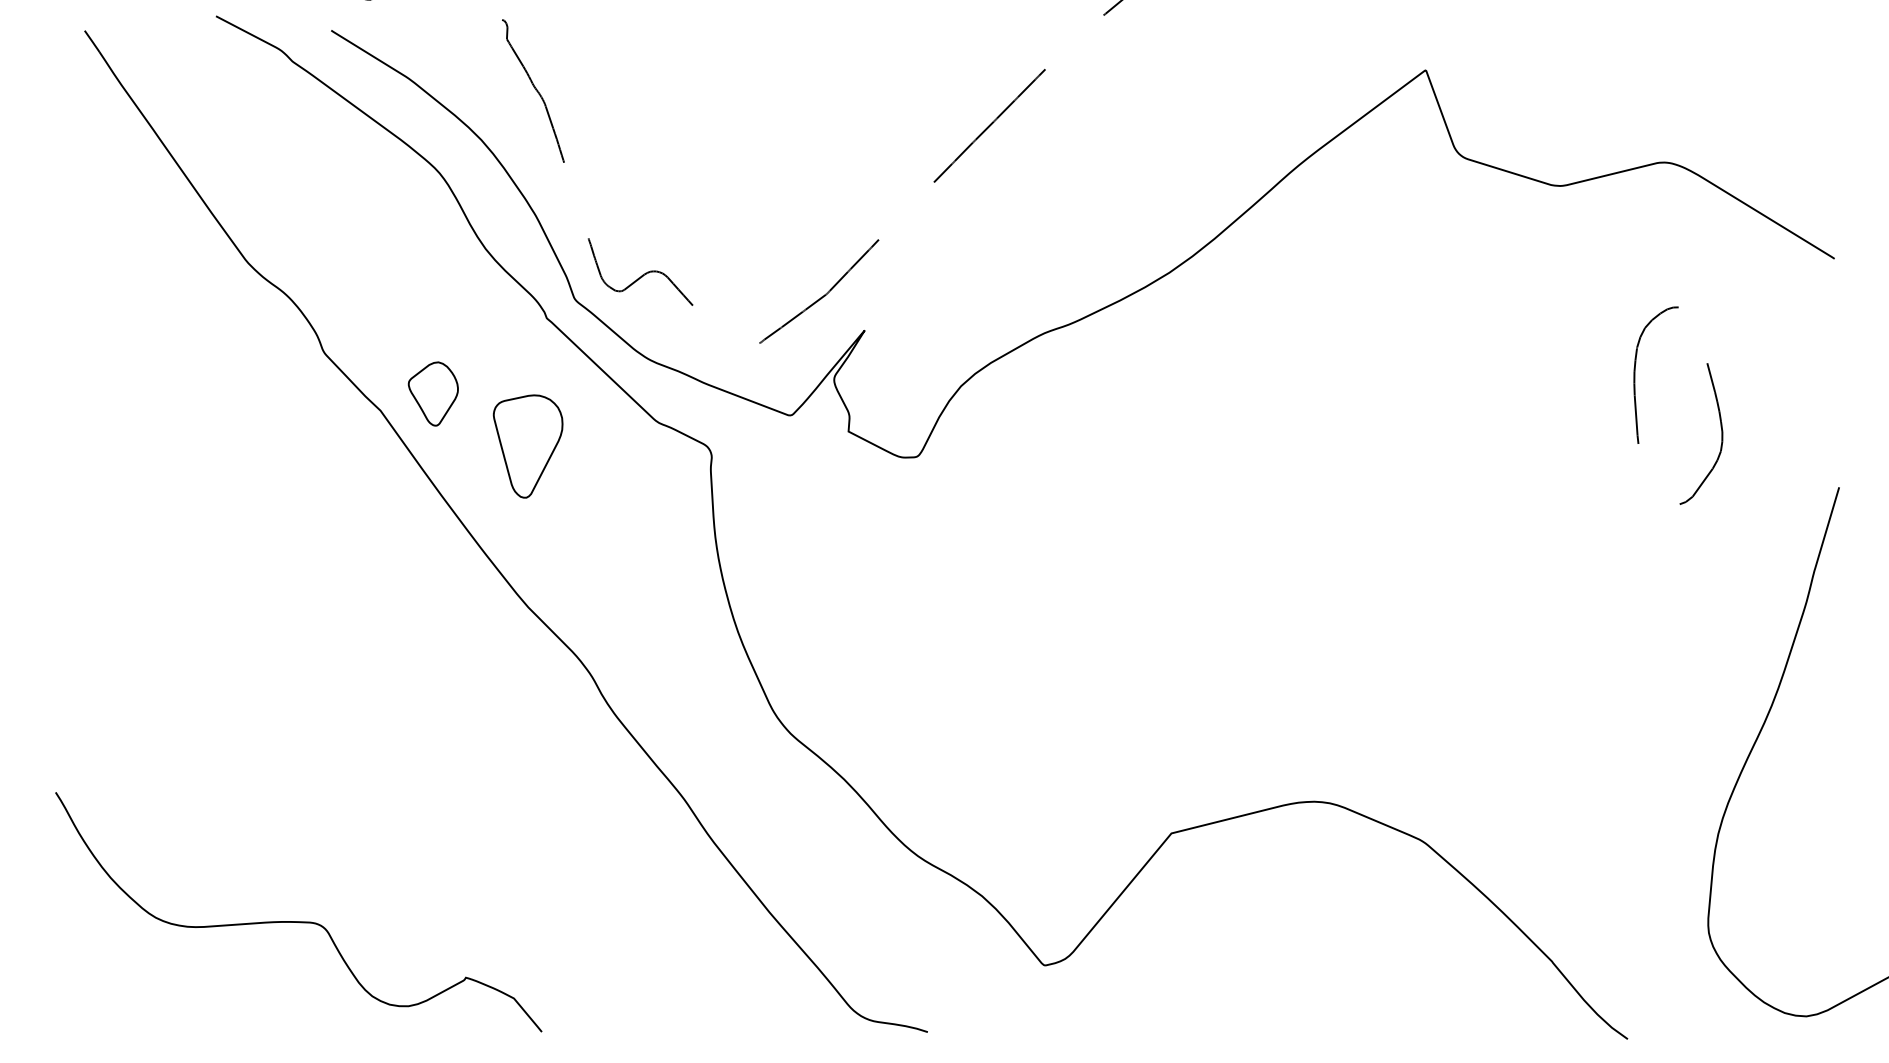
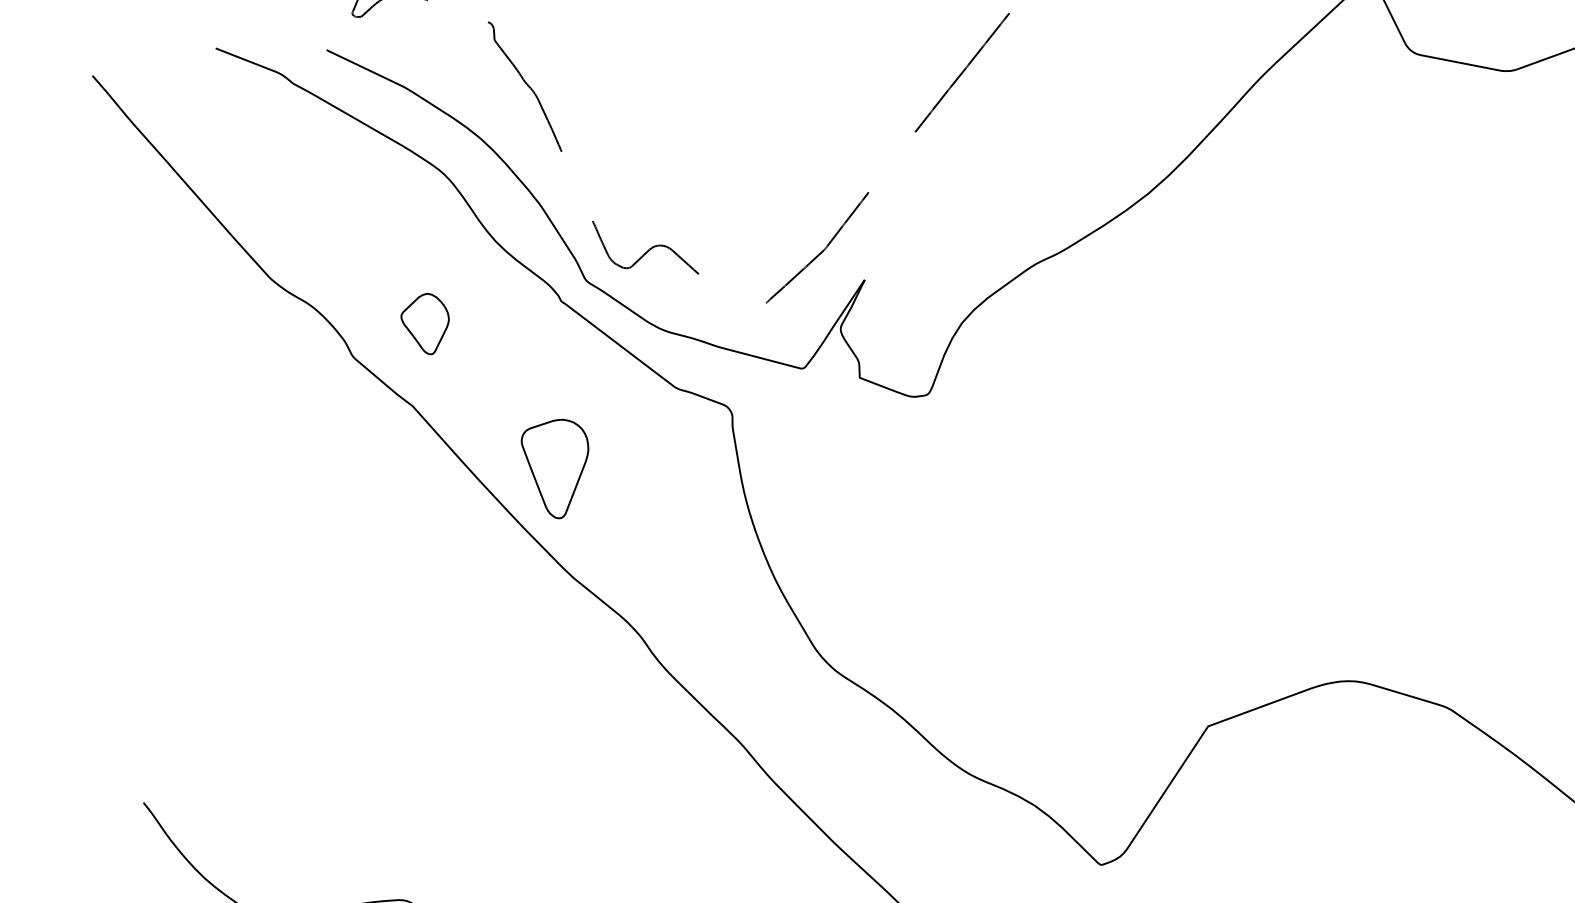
part: (432, 393) -> (424, 324), moved
part: (527, 446) -> (557, 469), moved

